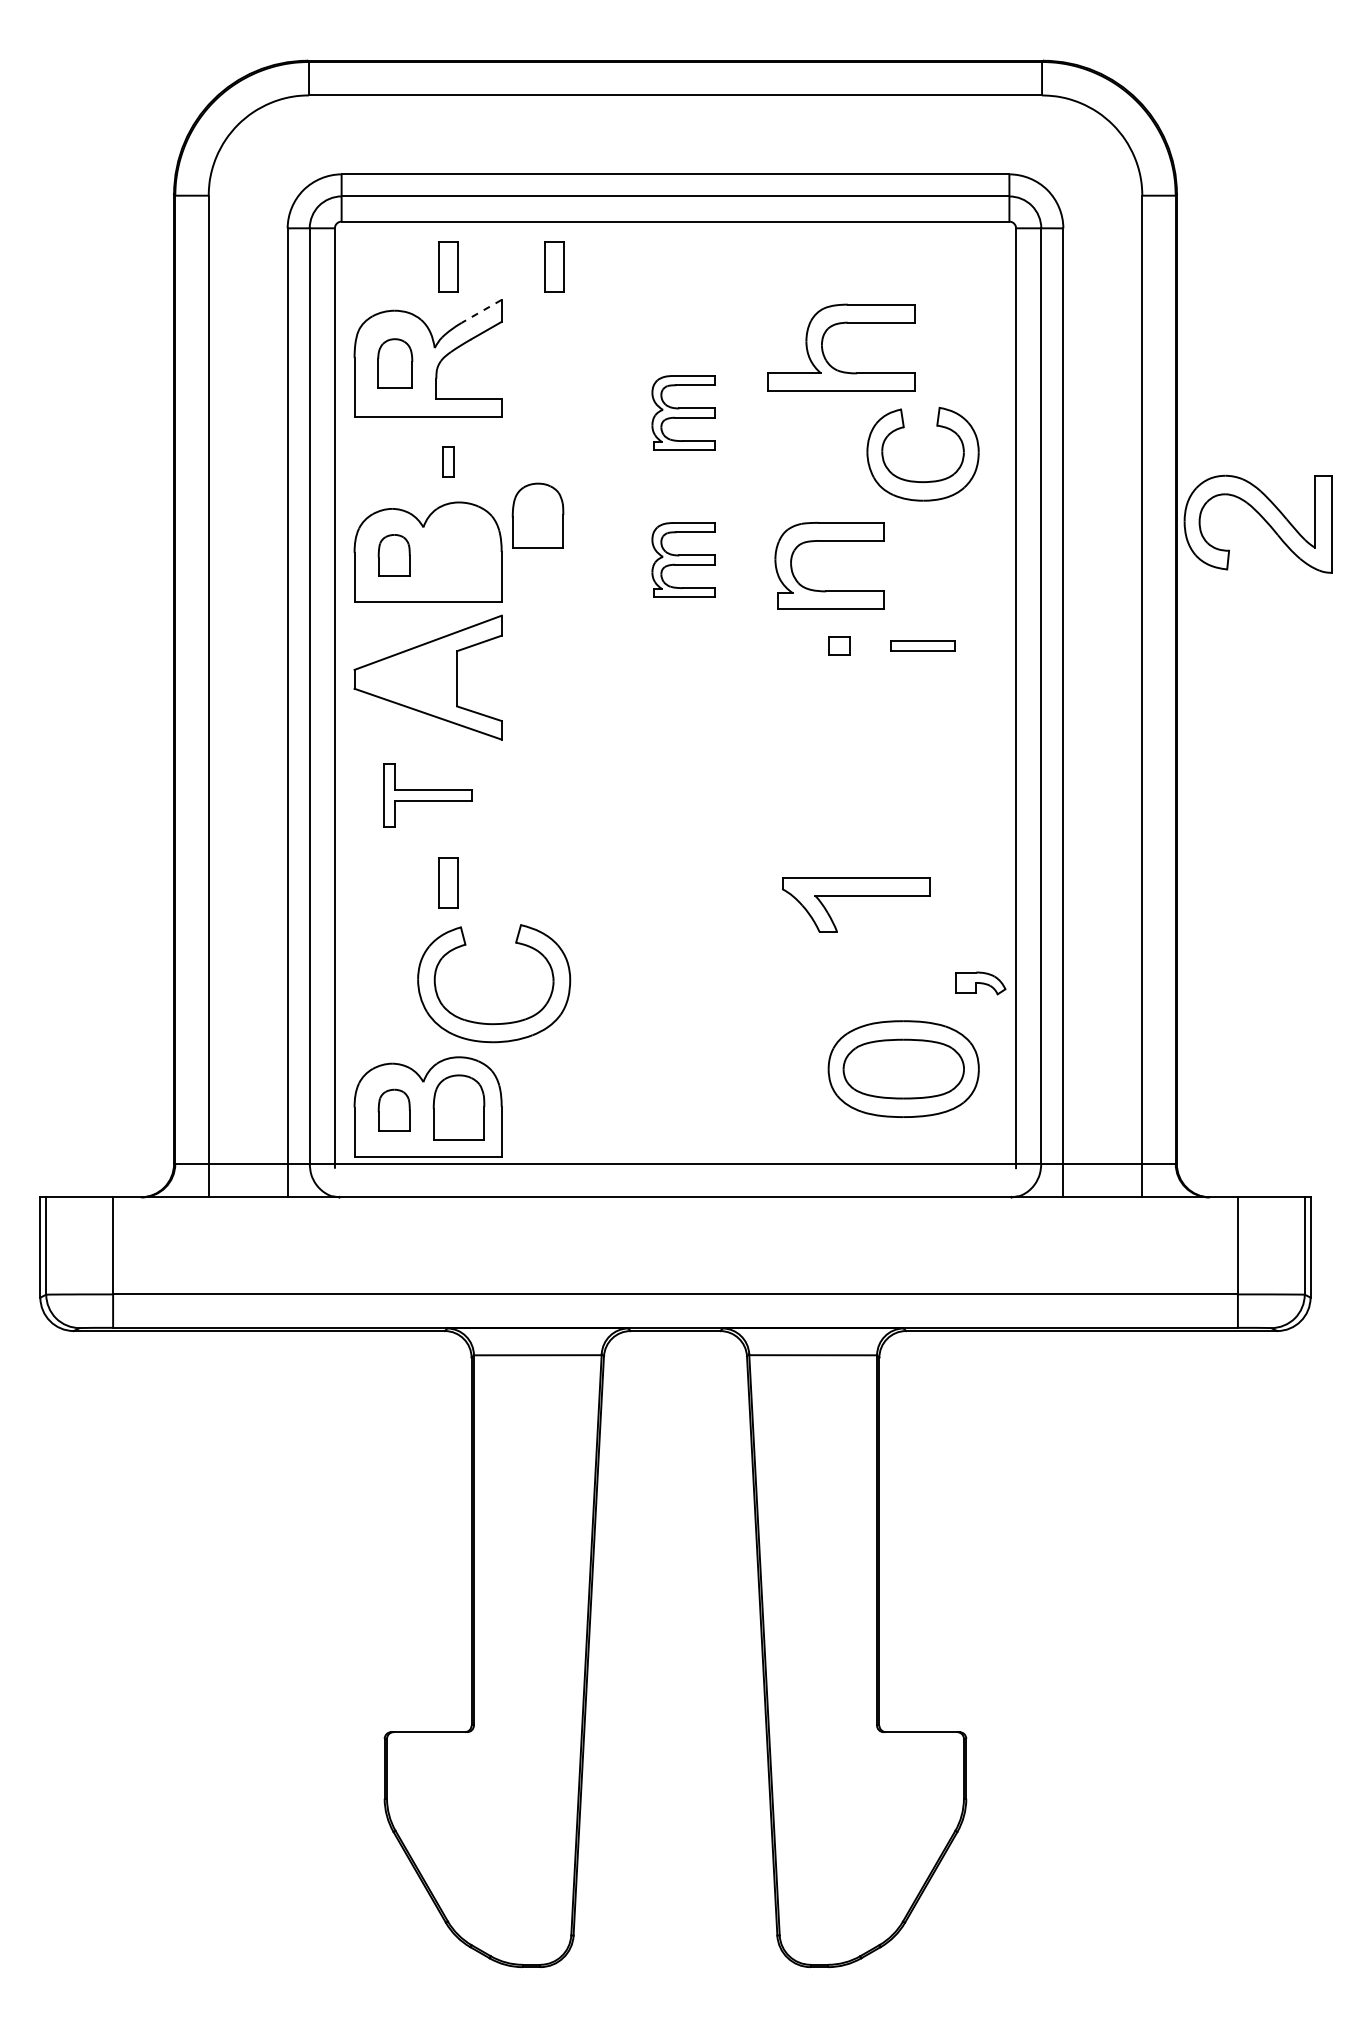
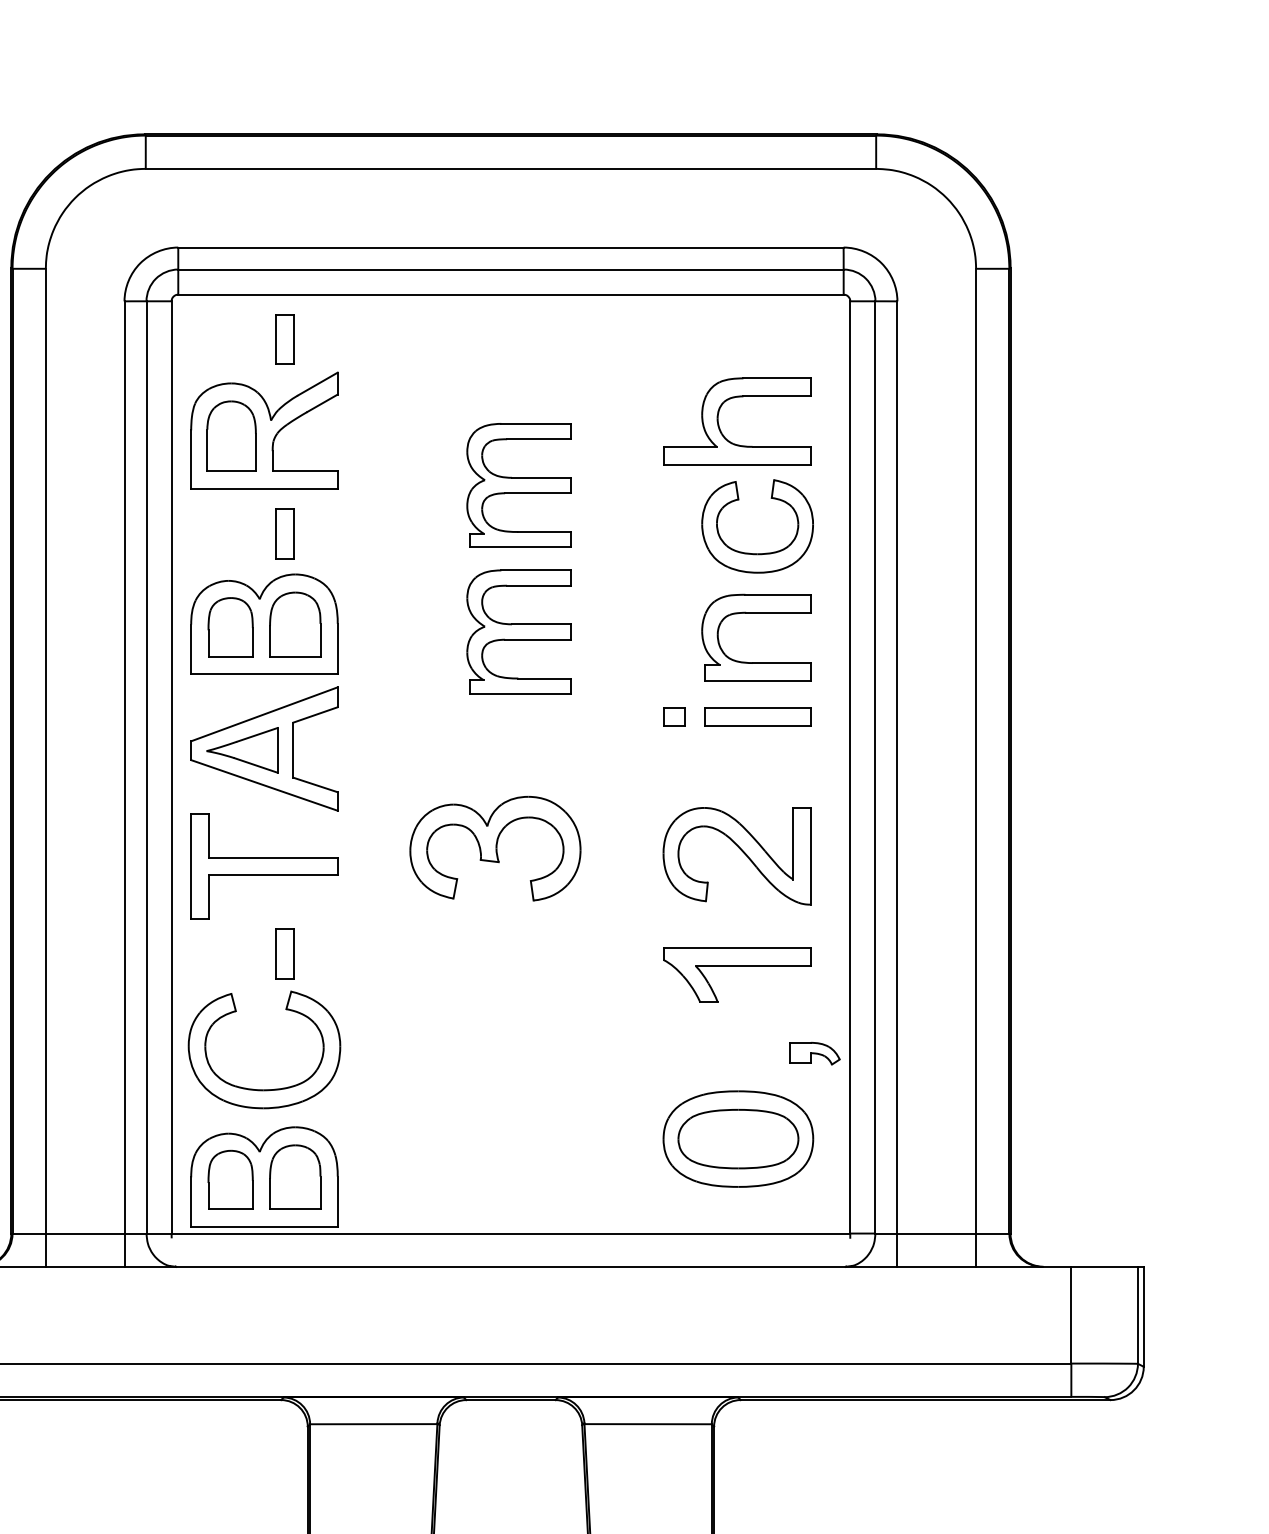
part: (554, 266) -> (390, 339), removed
line: (481, 311) -> (317, 384), dashed -> solid
part: (823, 348) -> (719, 422), moved
part: (395, 363) -> (231, 436), size x1.43
part: (683, 412) -> (518, 484), size x1.67
part: (448, 461) -> (284, 533), size x1.67
part: (537, 515) -> (294, 624), moved
part: (1262, 518) -> (741, 850), moved
part: (829, 541) -> (756, 613), moved
part: (394, 555) -> (230, 627), size x1.43
part: (683, 559) -> (518, 631), size x1.67
part: (922, 645) -> (757, 716), size x1.67
part: (406, 678) -> (242, 749), added
part: (659, 777) -> (495, 848), added
part: (428, 795) -> (264, 866), size x1.67
part: (856, 896) -> (737, 967), moved
part: (502, 1022) -> (272, 1088), moved
part: (394, 1110) -> (230, 1180), size x1.43

